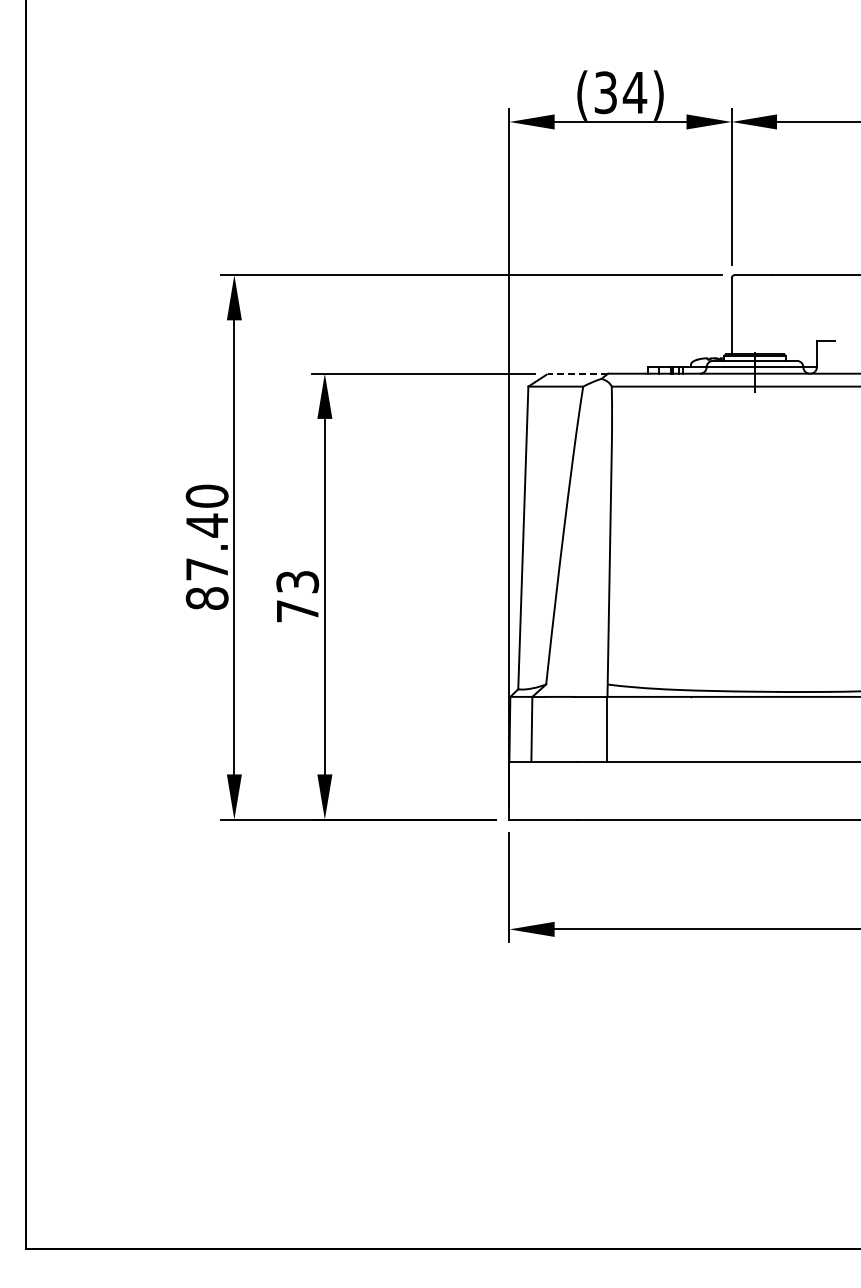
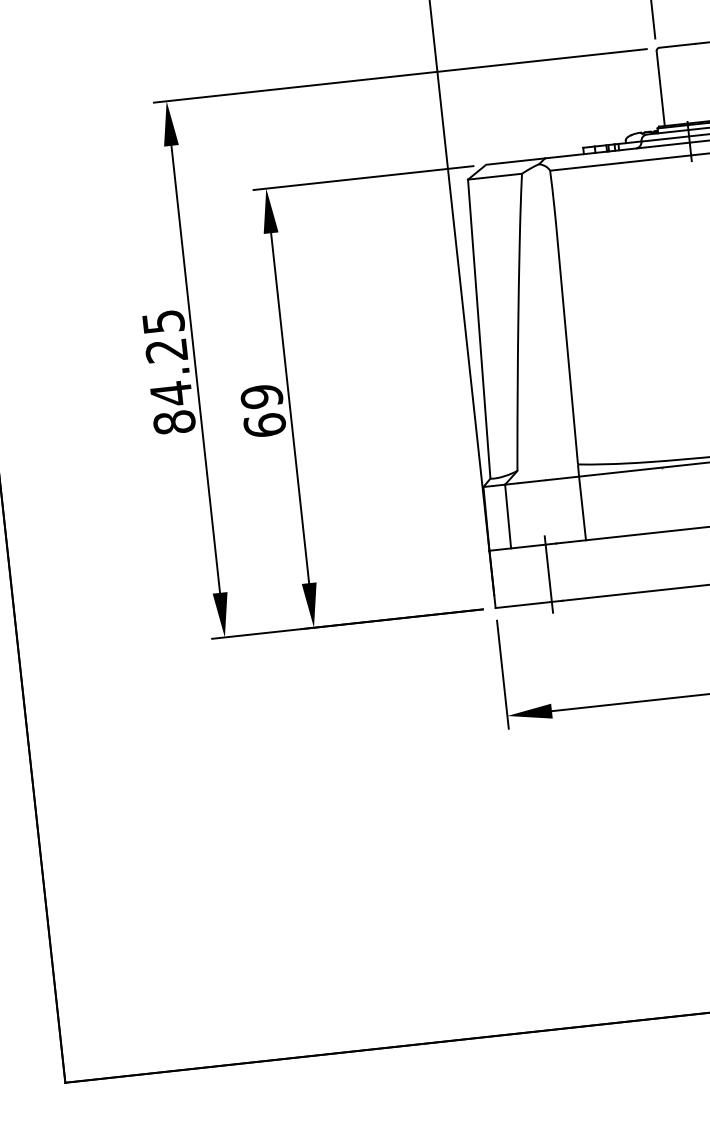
line: (578, 373) -> (515, 161), dashed -> solid
text: (206, 532) -> (166, 357), 87.40 -> 84.25
text: (297, 596) -> (263, 410), 73 -> 69
line: (566, 791) -> (548, 574), added

